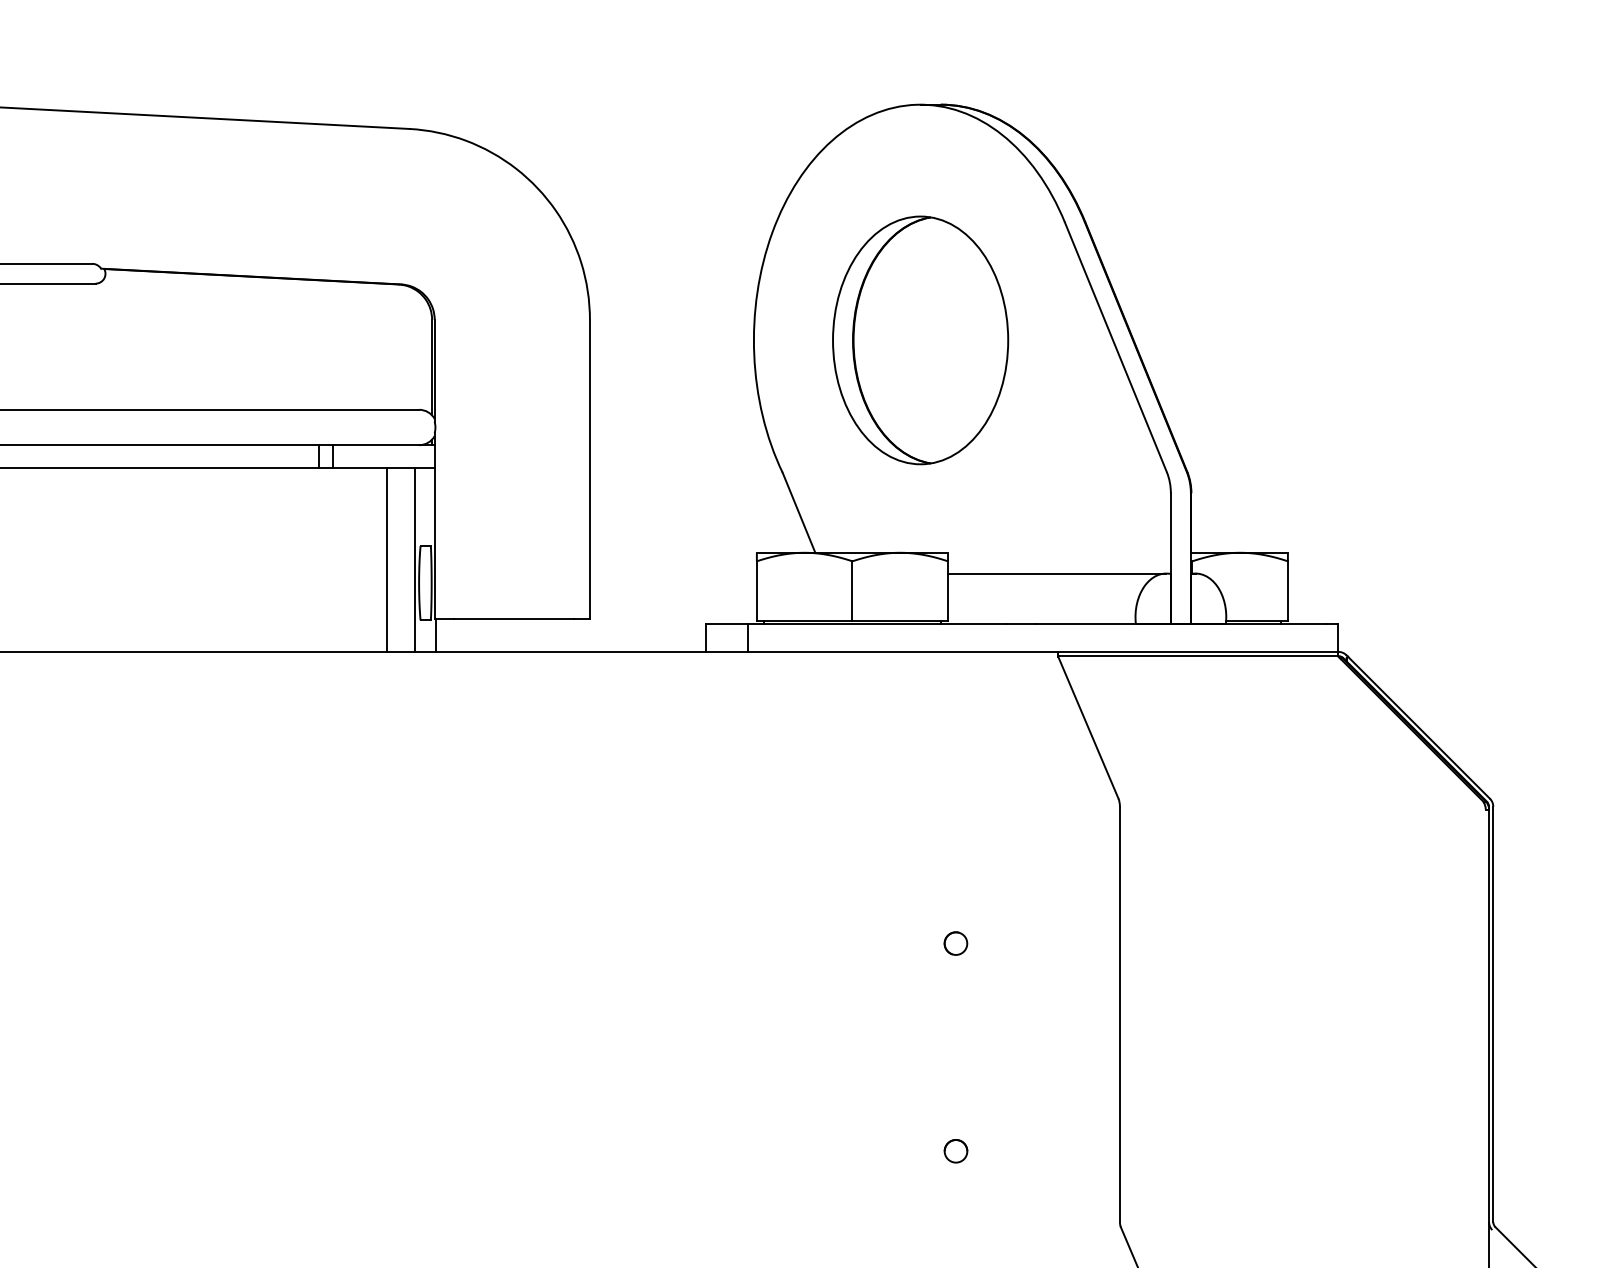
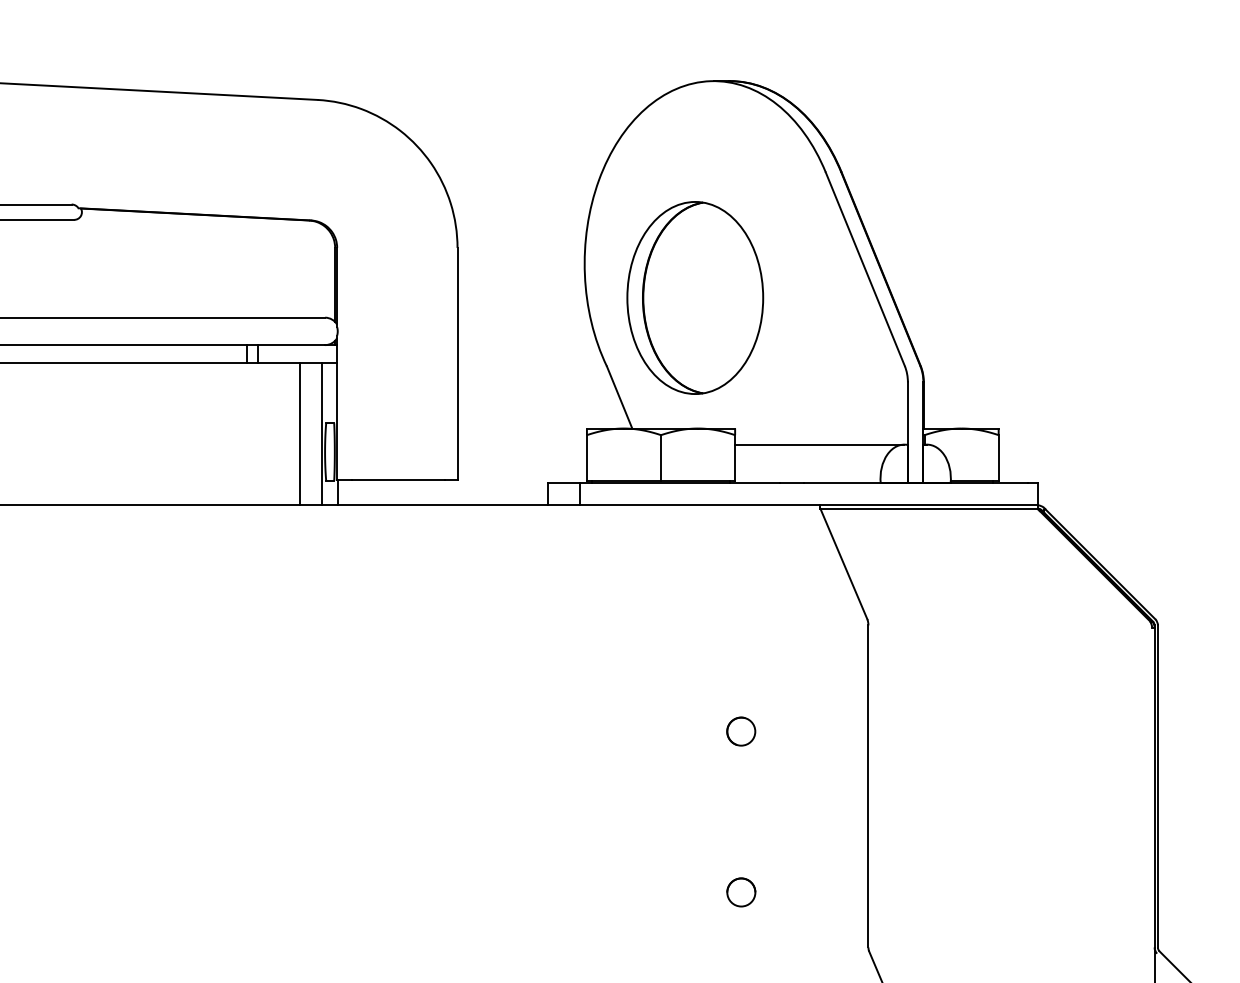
part: (920, 340) -> (695, 298), moved
part: (955, 943) -> (740, 731), size x1.6
part: (955, 1151) -> (740, 892), size x1.6

